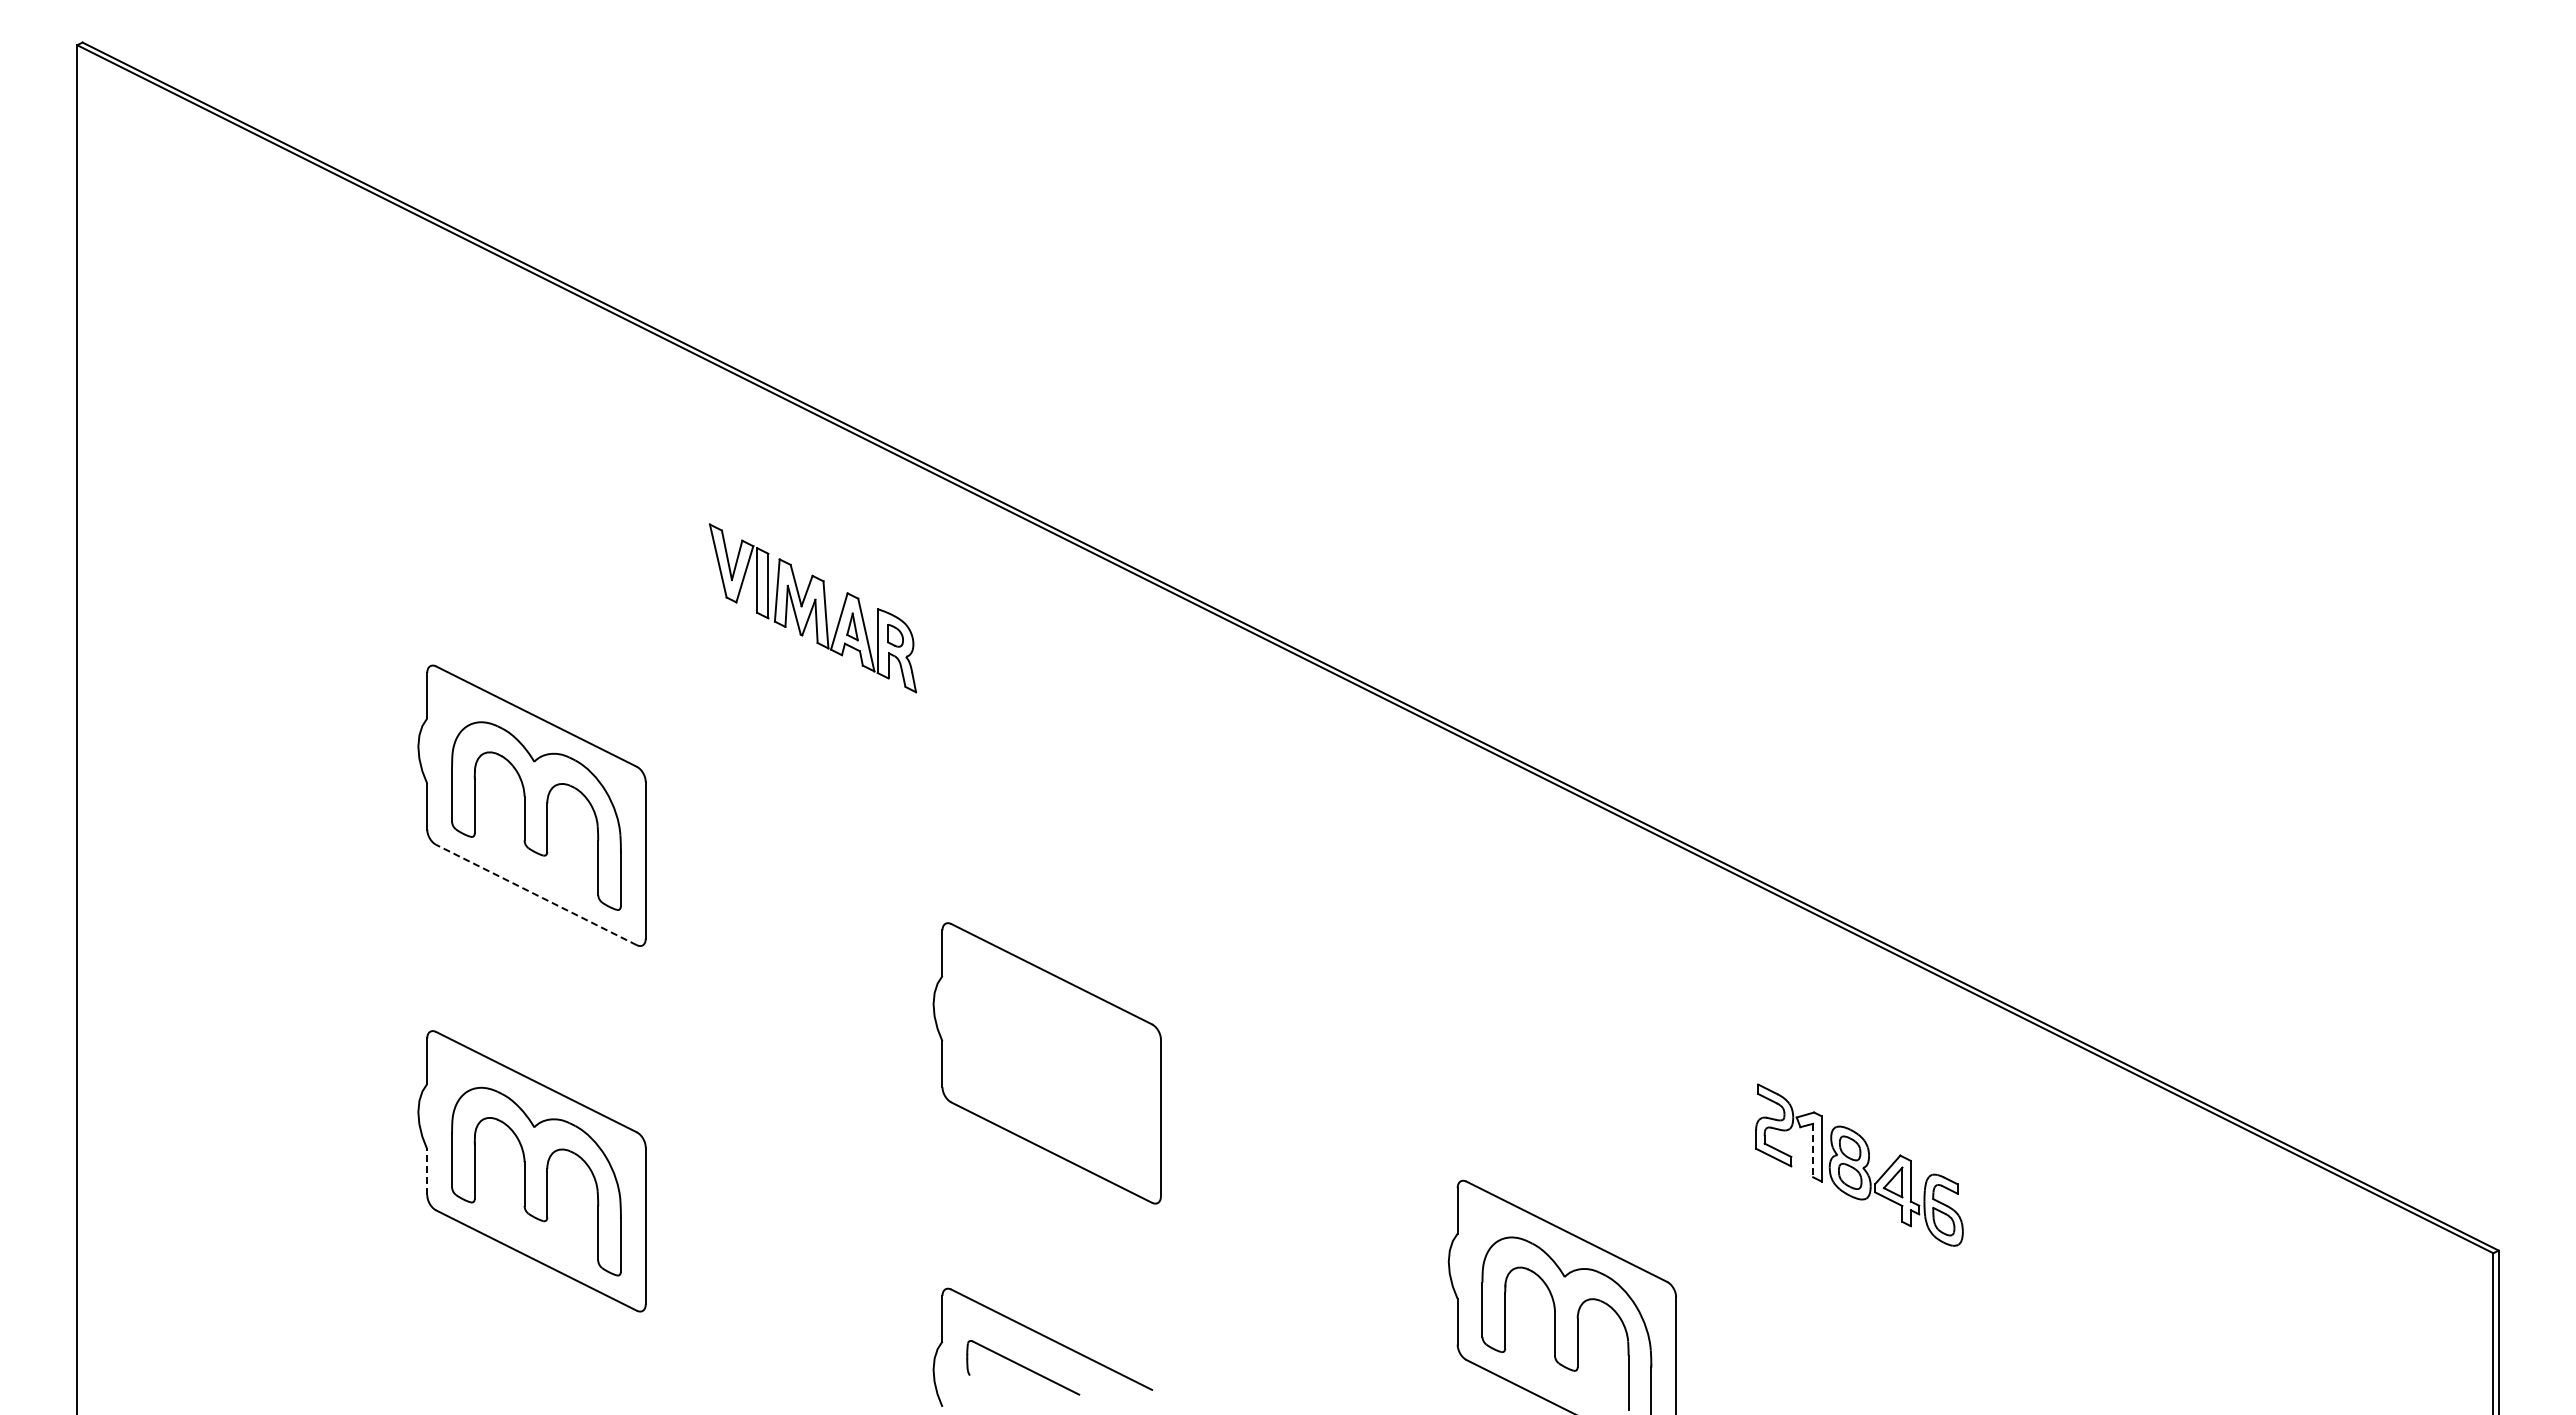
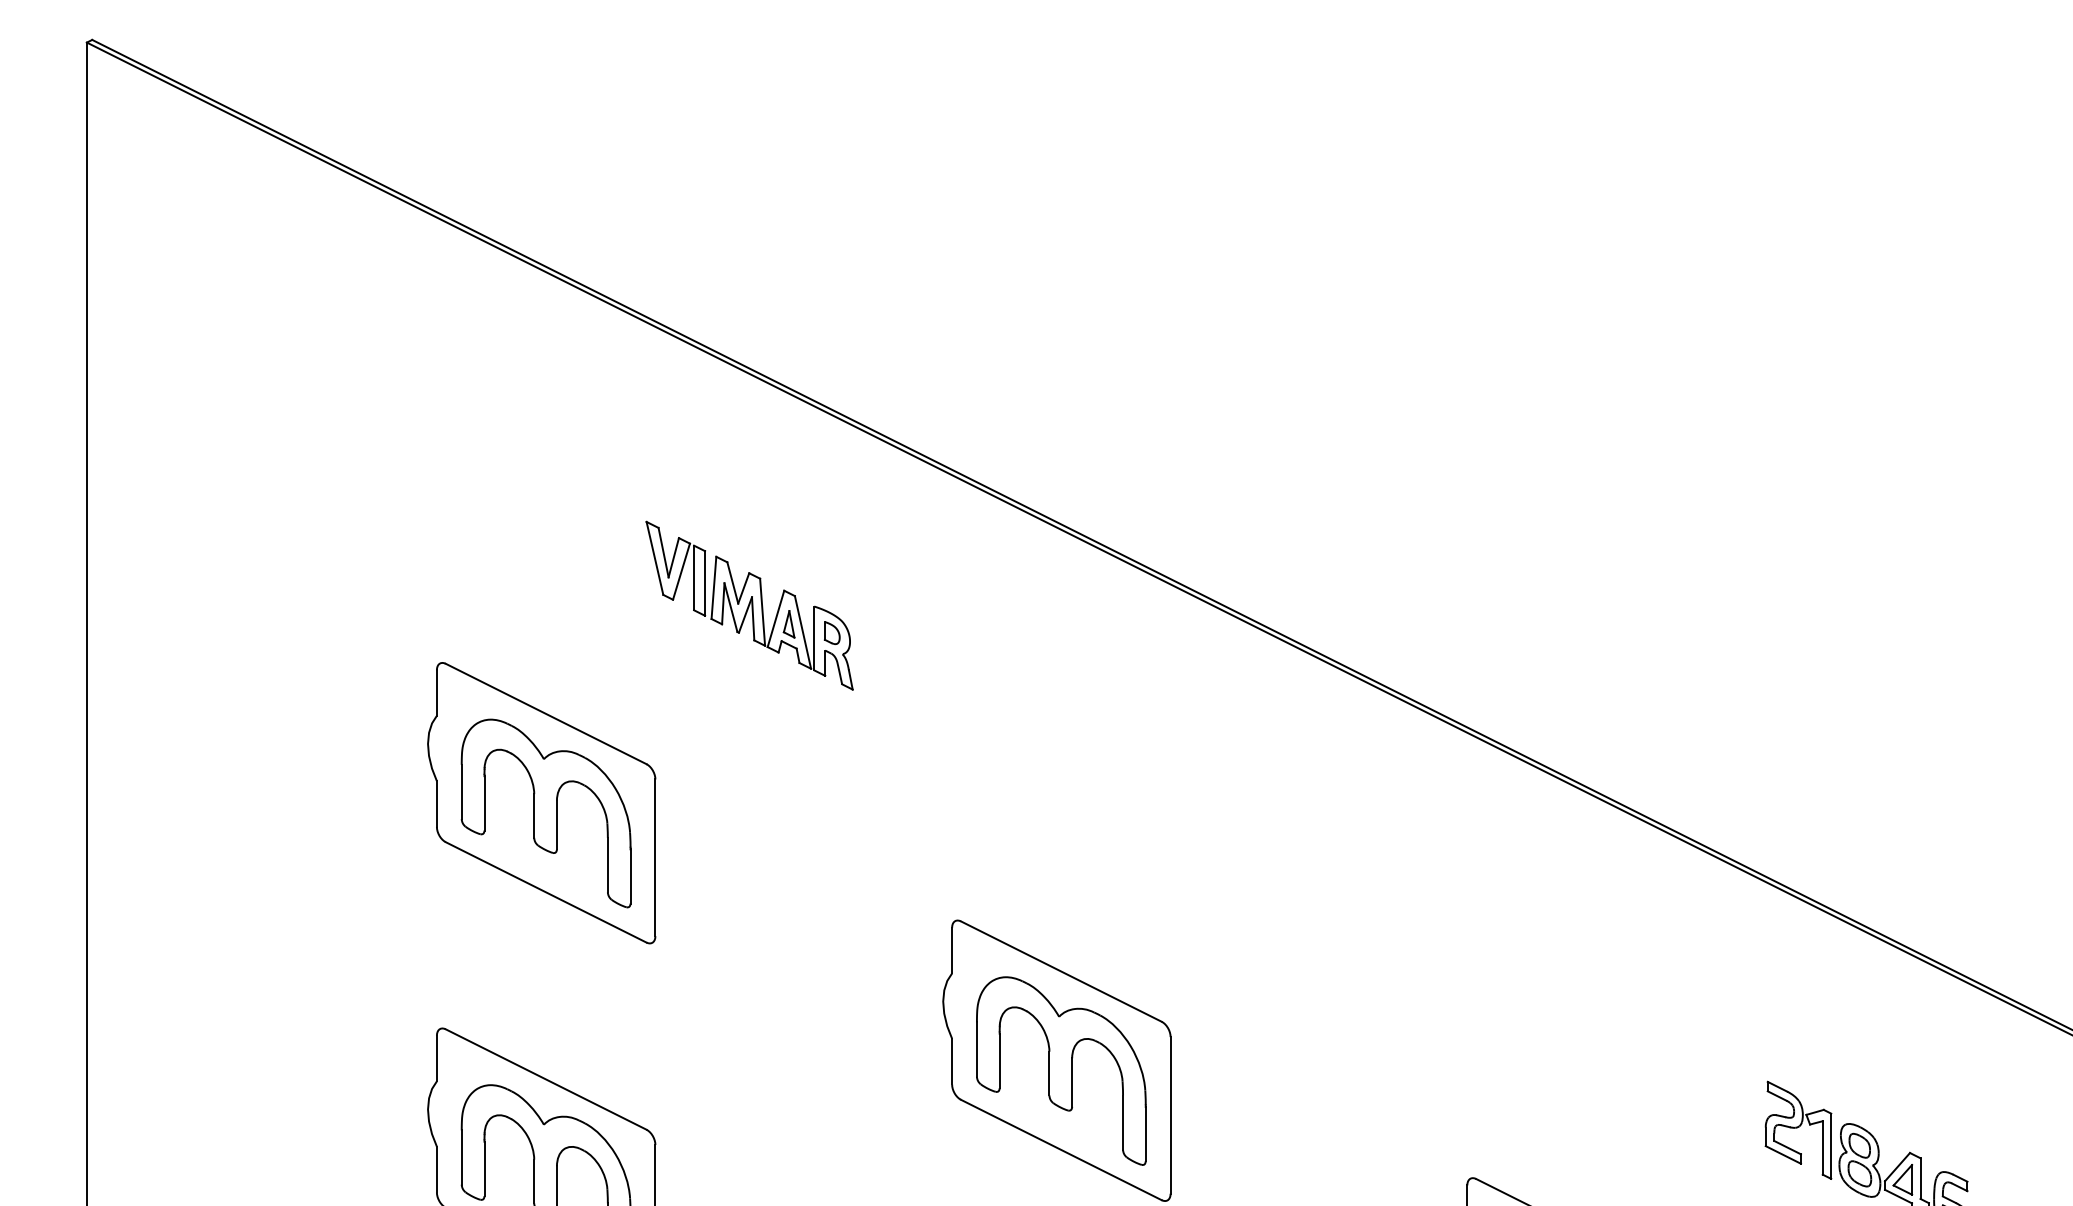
part: (812, 608) -> (749, 605), moved
line: (536, 894) -> (546, 891), dashed -> solid
part: (1051, 1073) -> (1061, 1070), added
line: (1813, 1150) -> (1823, 1147), dashed -> solid
line: (427, 1172) -> (437, 1169), dashed -> solid

